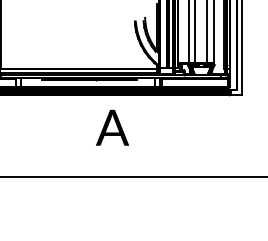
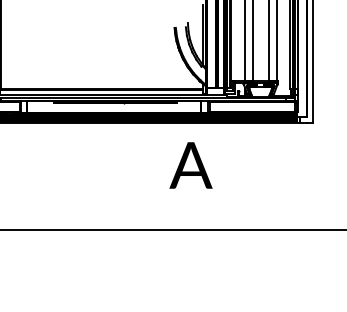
text: (112, 127) -> (190, 165), moved

